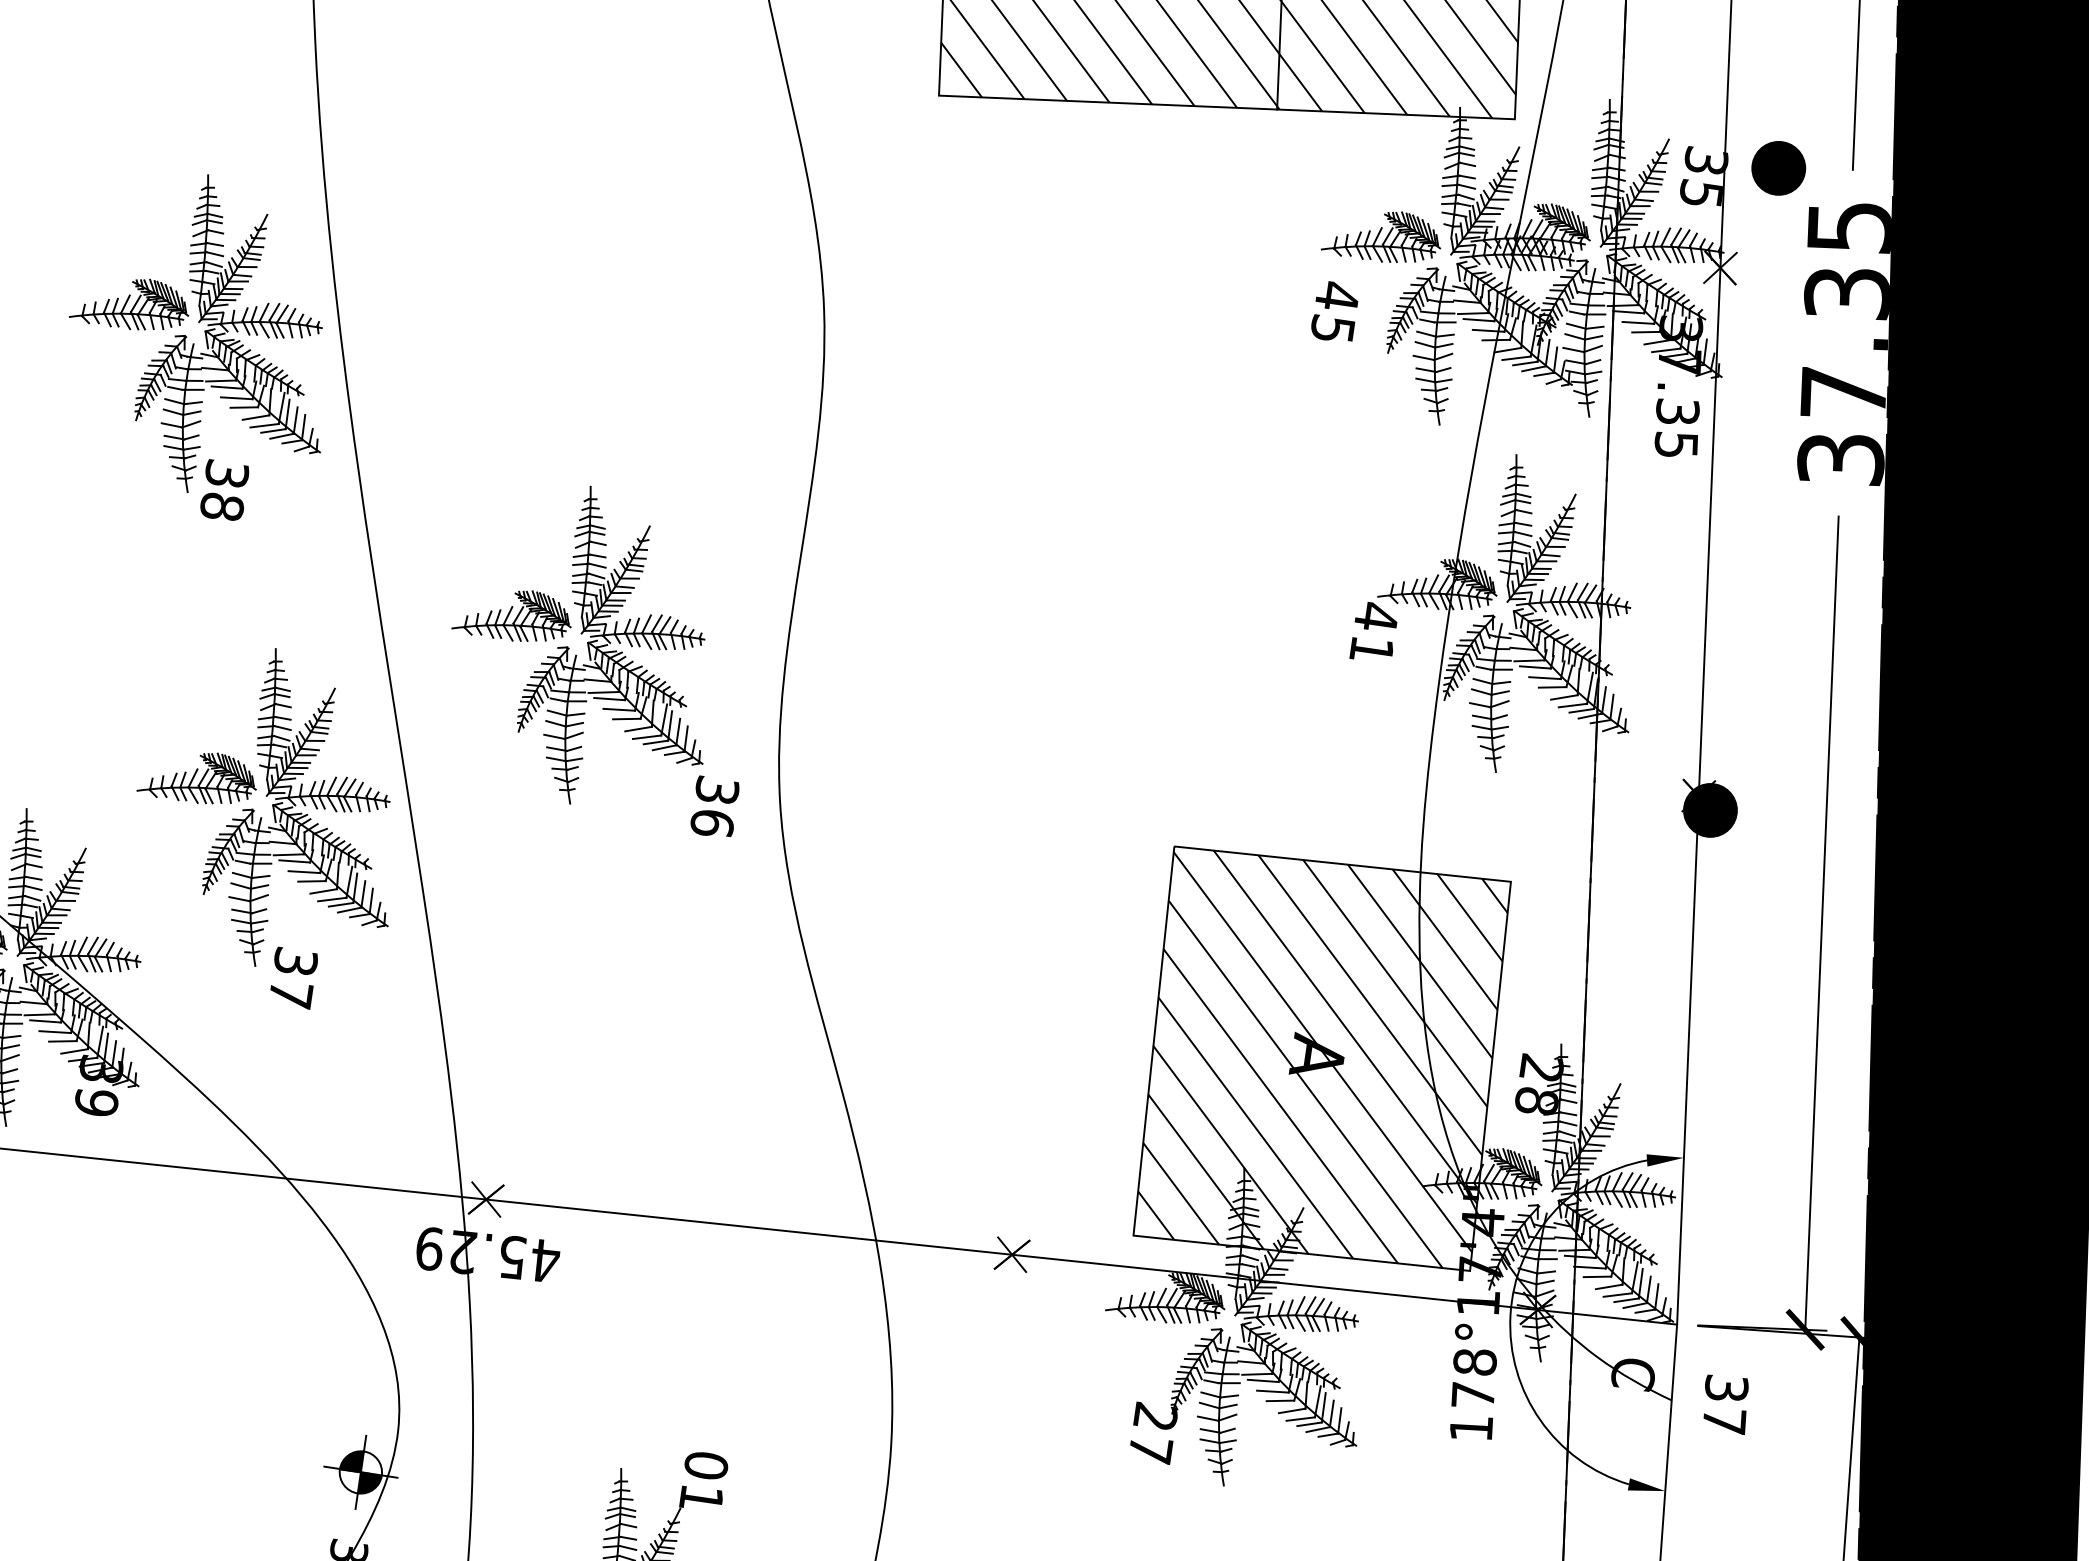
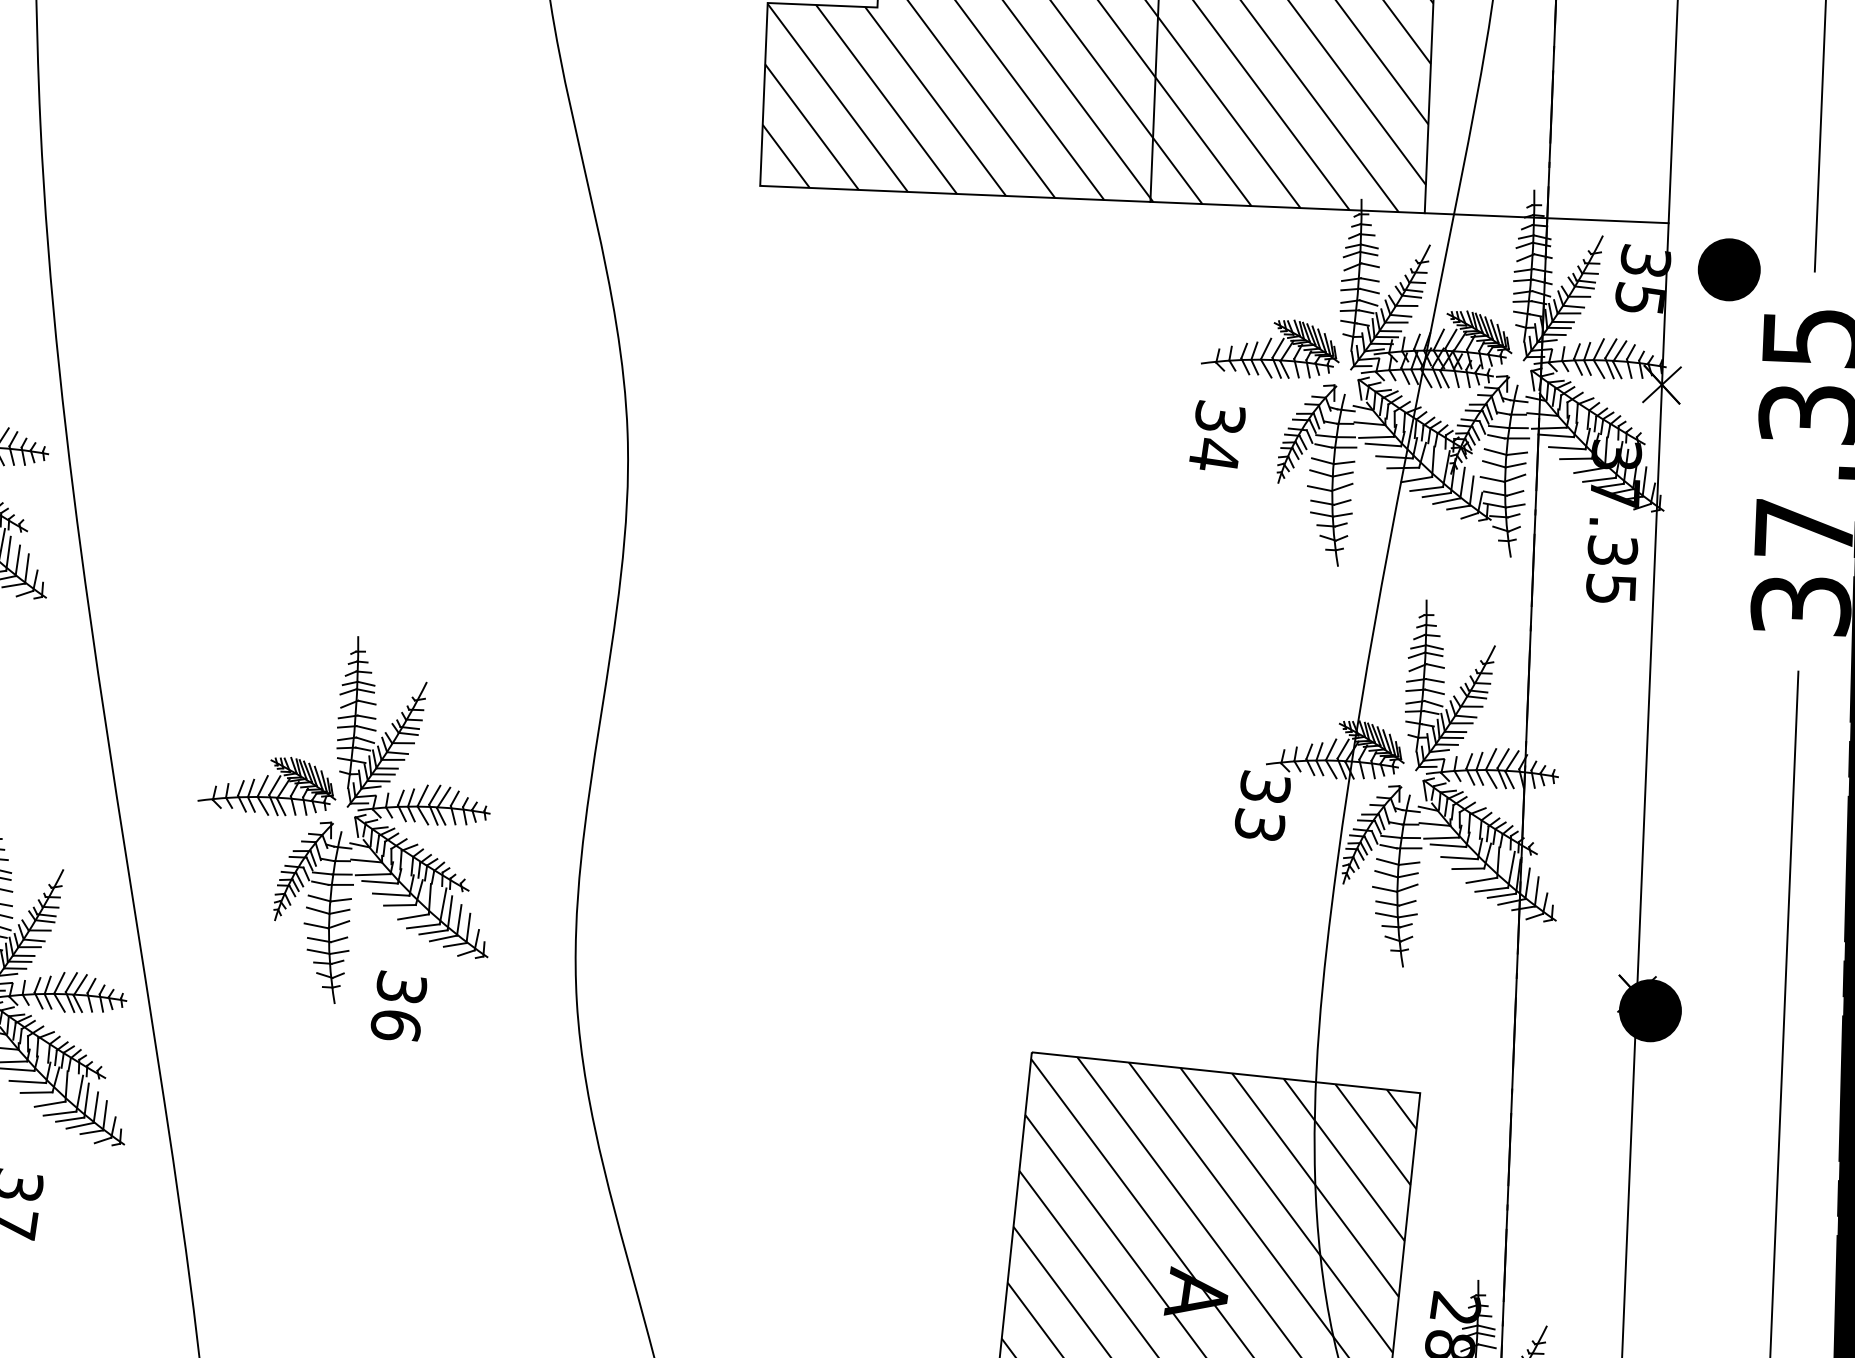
line: (1620, 123) -> (1546, 218), added
text: (1334, 311) -> (1216, 434), 45 -> 34
text: (1373, 632) -> (1261, 805), 41 -> 33
text: (714, 806) -> (398, 1006), moved

